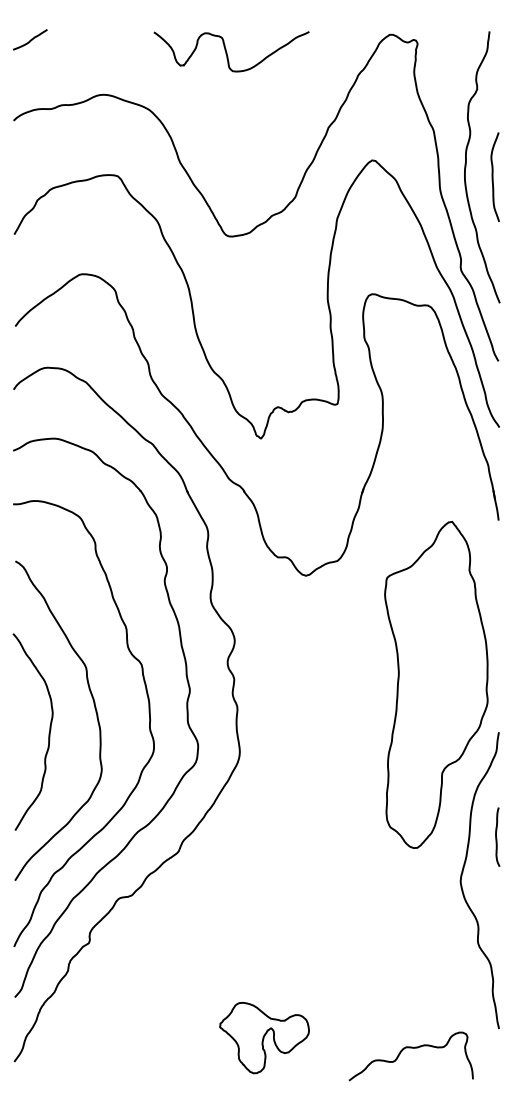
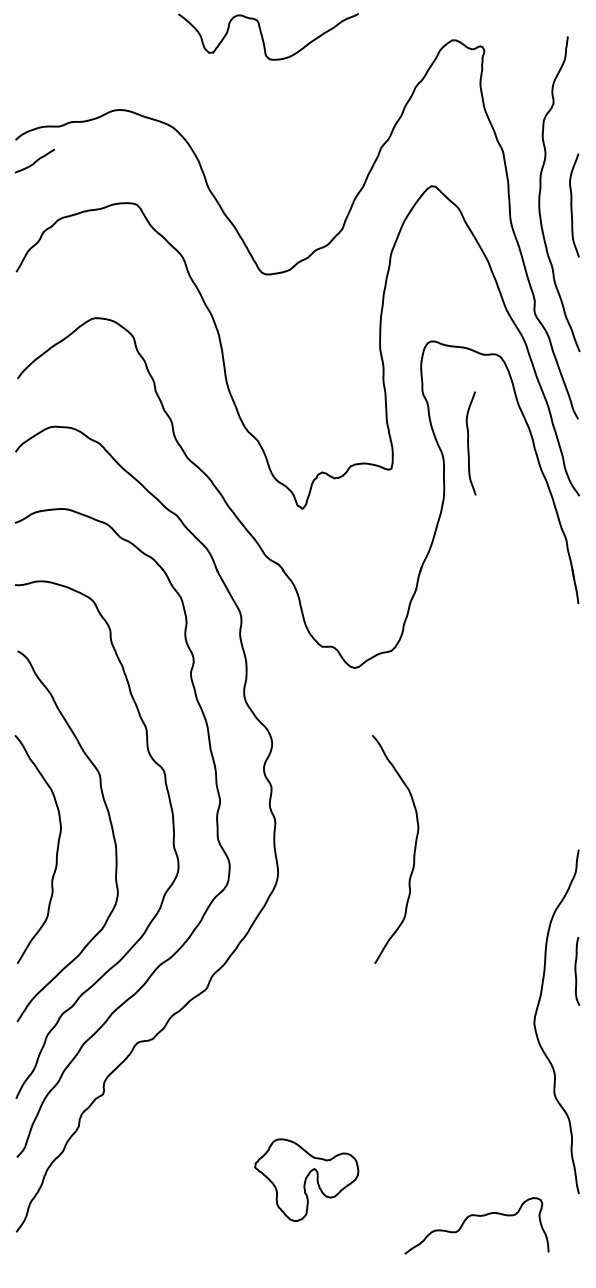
curve: (30, 39) -> (35, 160), moved
curve: (227, 52) -> (263, 37), moved
curve: (404, 381) -> (469, 442), added
part: (436, 684) -> (506, 794), removed
curve: (356, 733) -> (413, 851), added
part: (264, 1038) -> (306, 1180), moved

